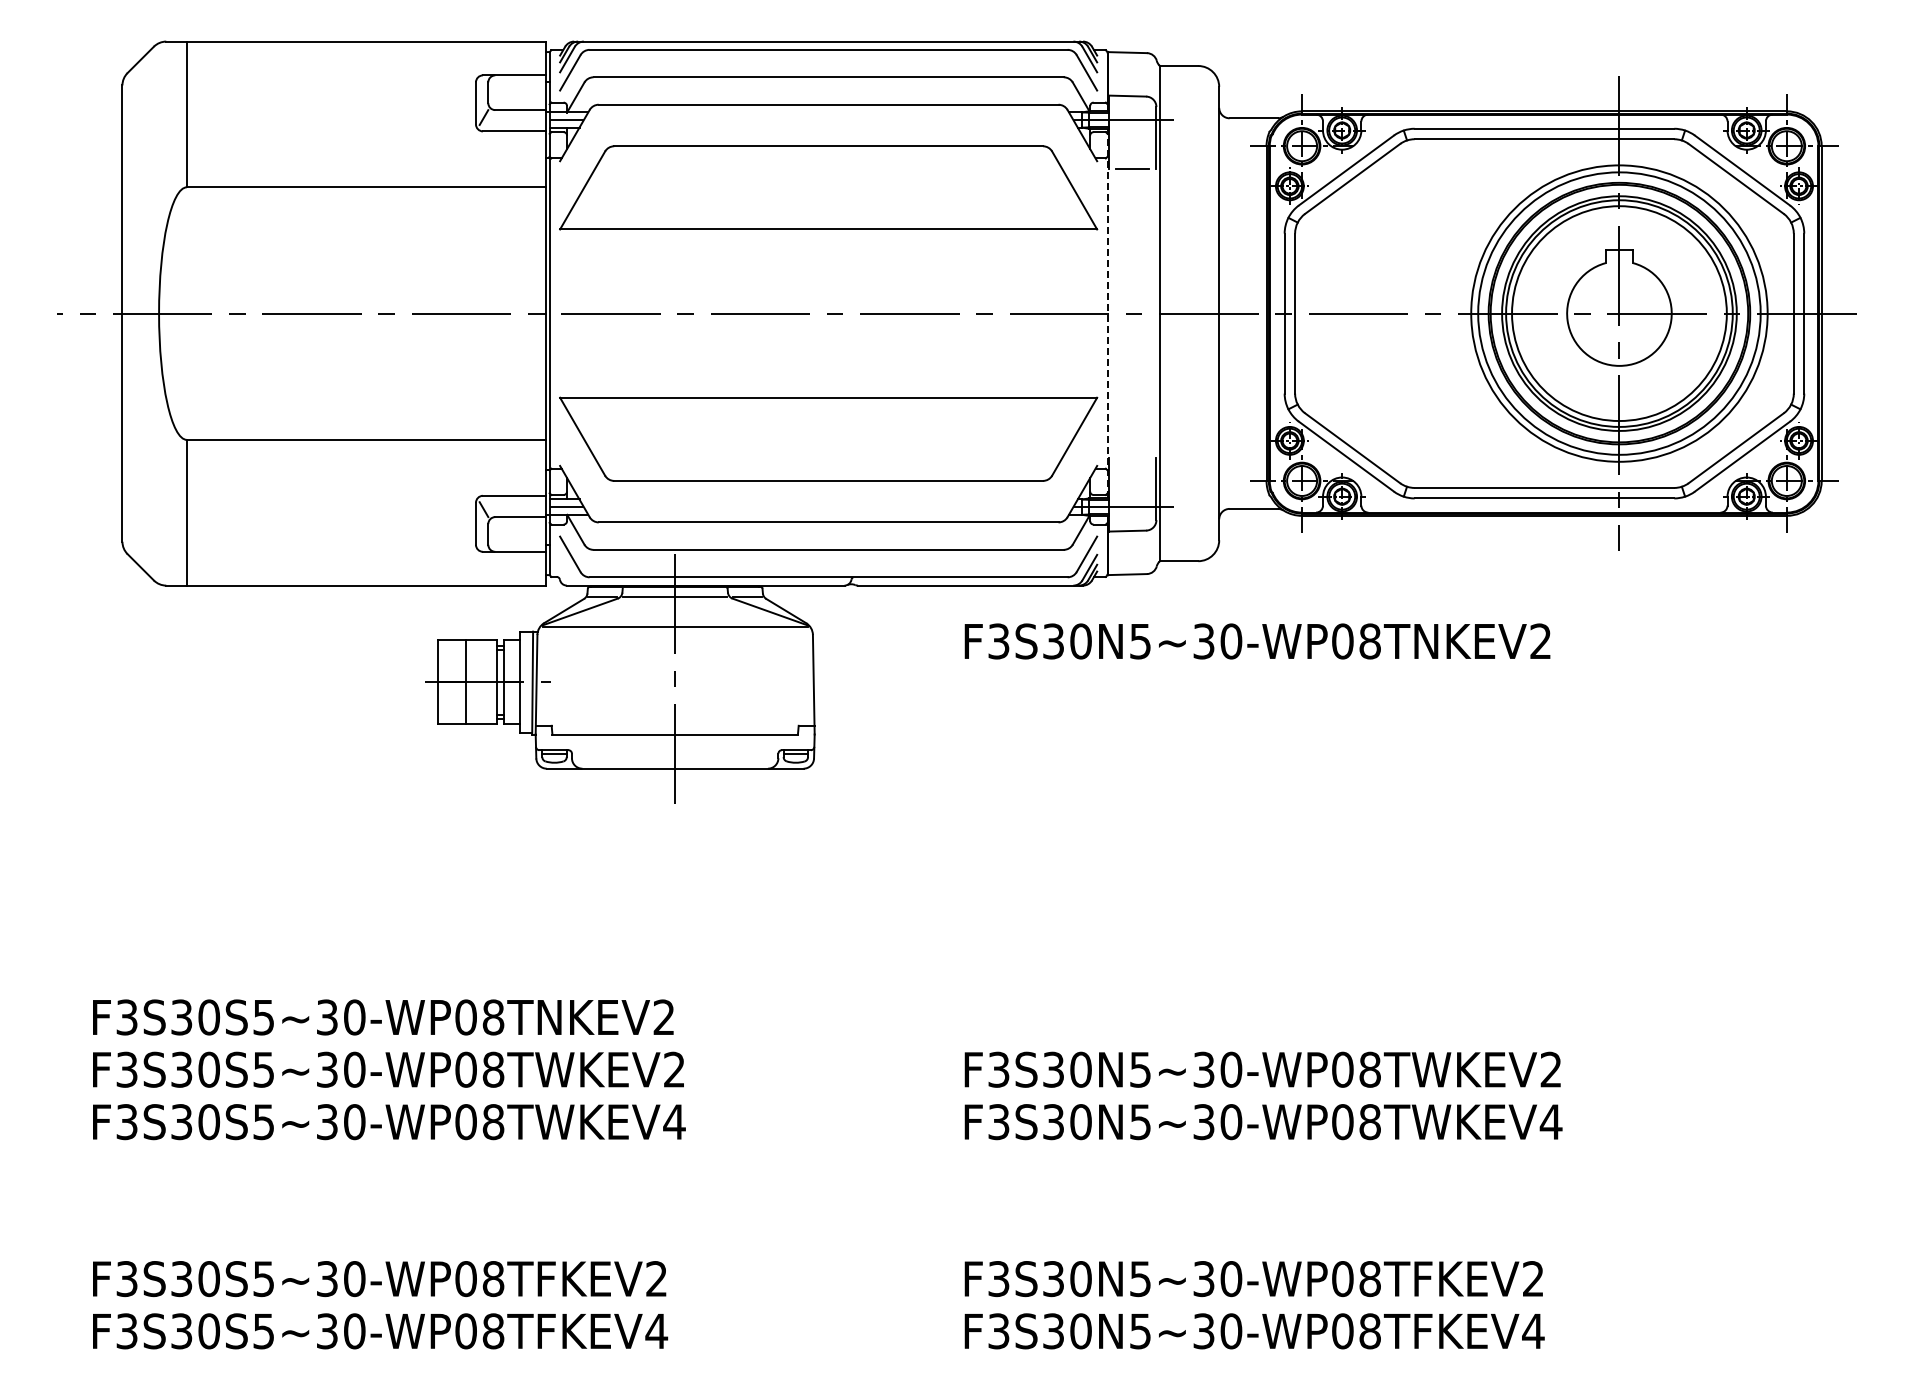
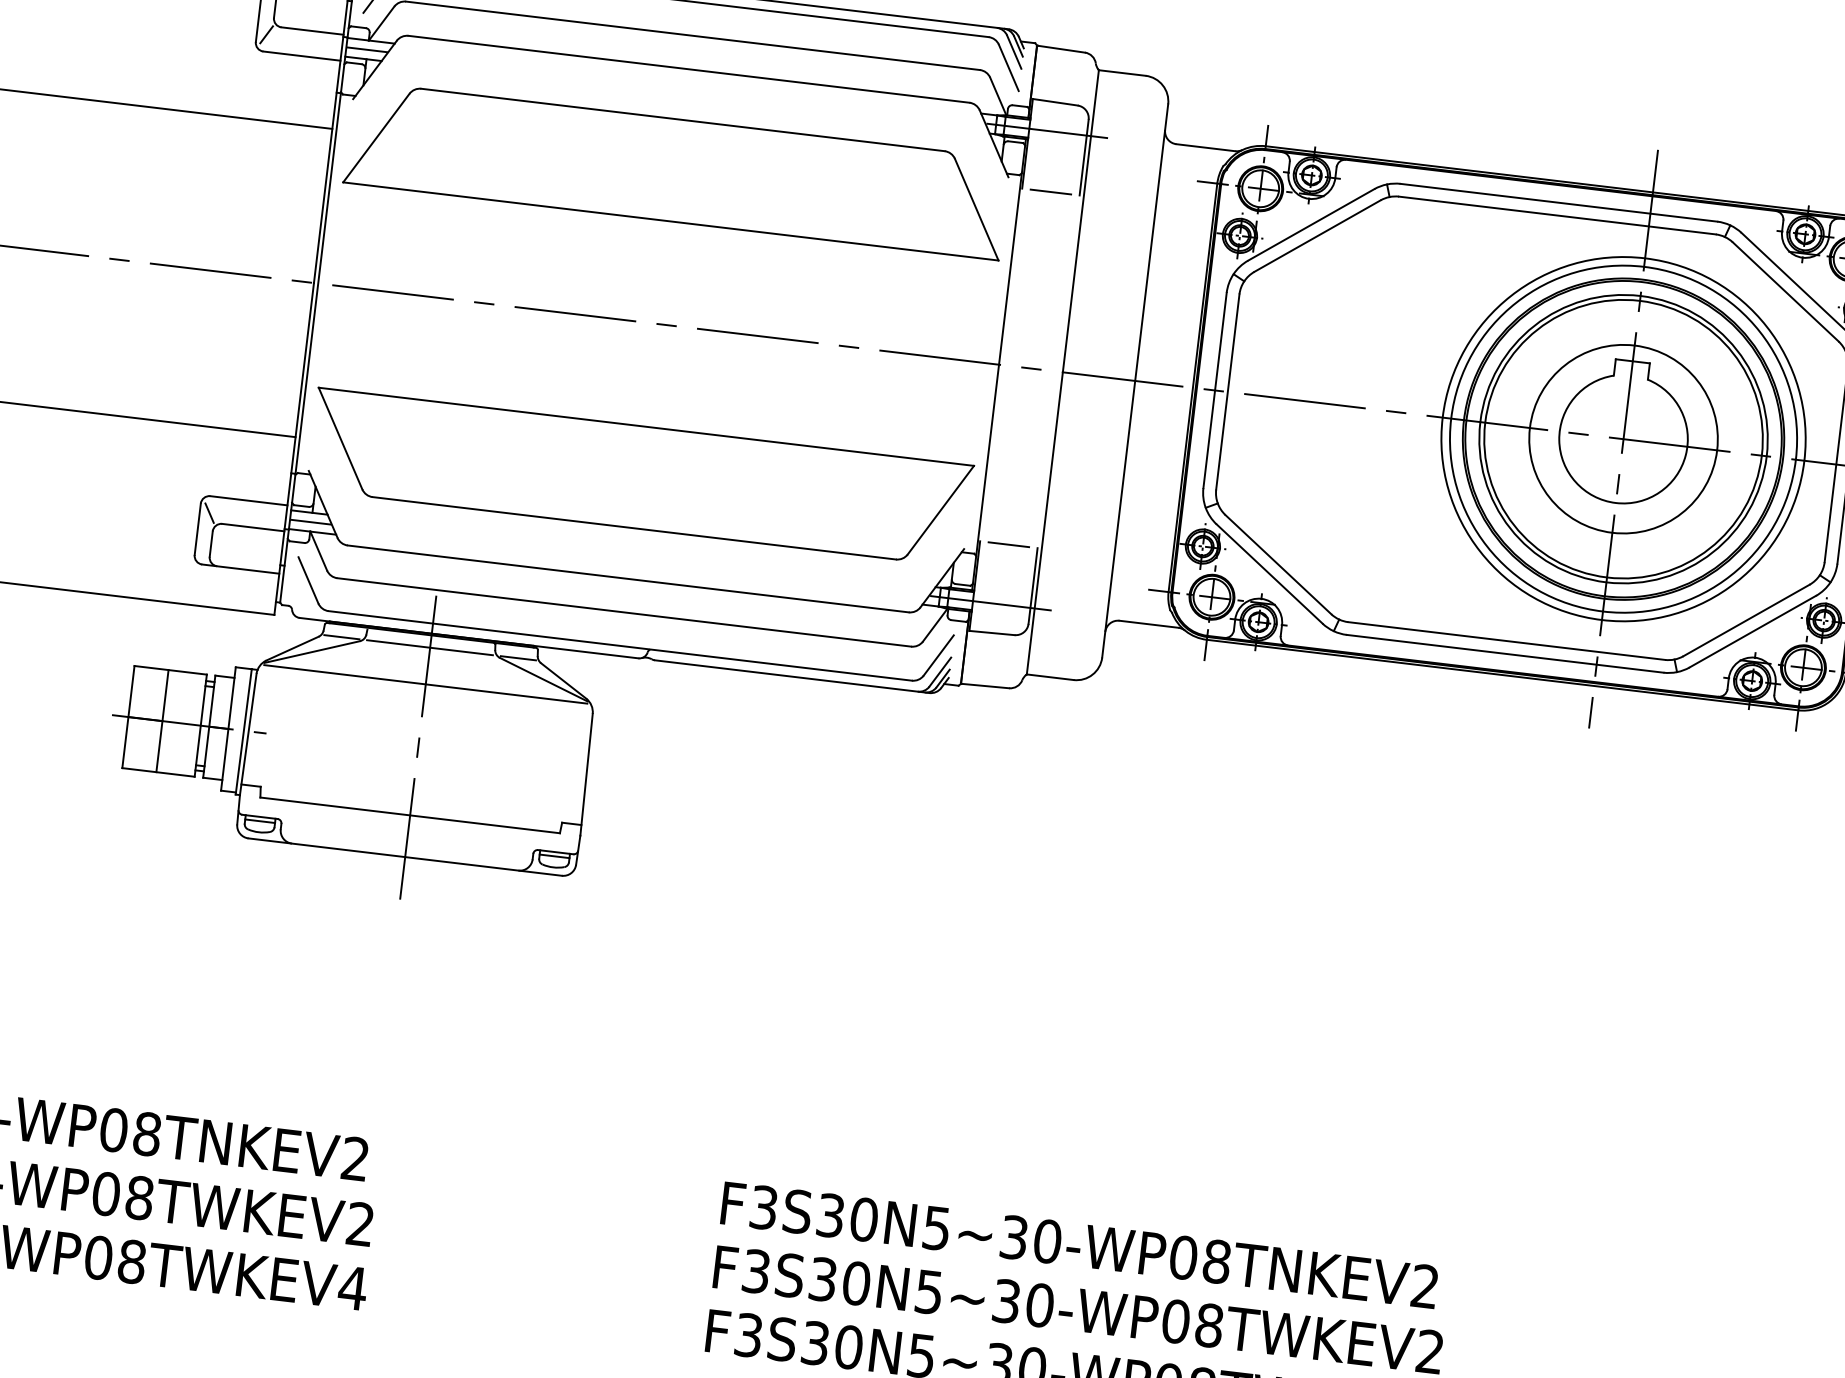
line: (1107, 313) -> (998, 364), dashed -> solid
circle: (1619, 313) -> (1623, 439), size x0.71
line: (1132, 458) -> (1008, 545), added
text: (1257, 641) -> (1079, 1245), moved

